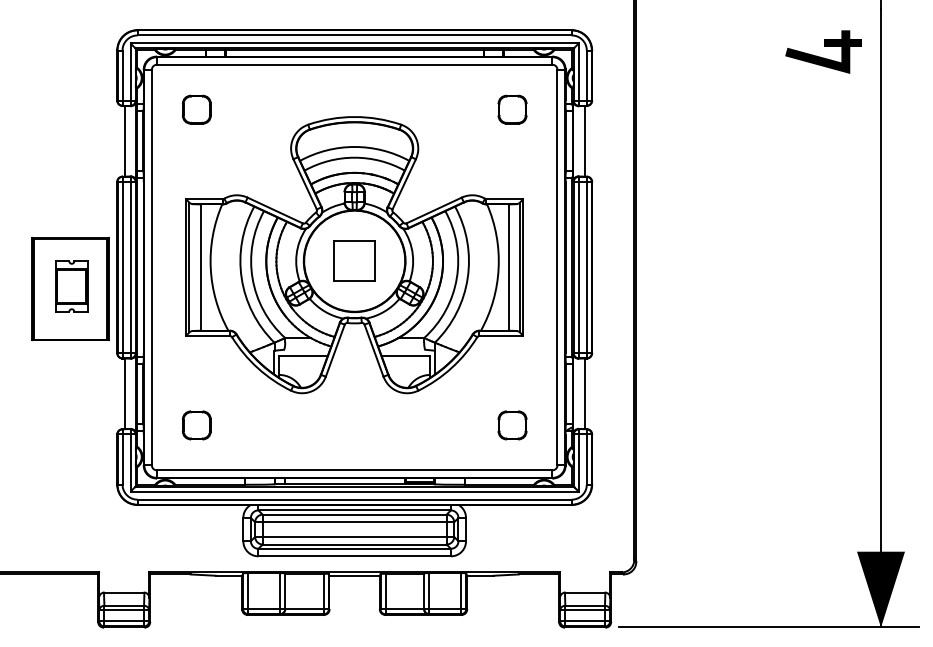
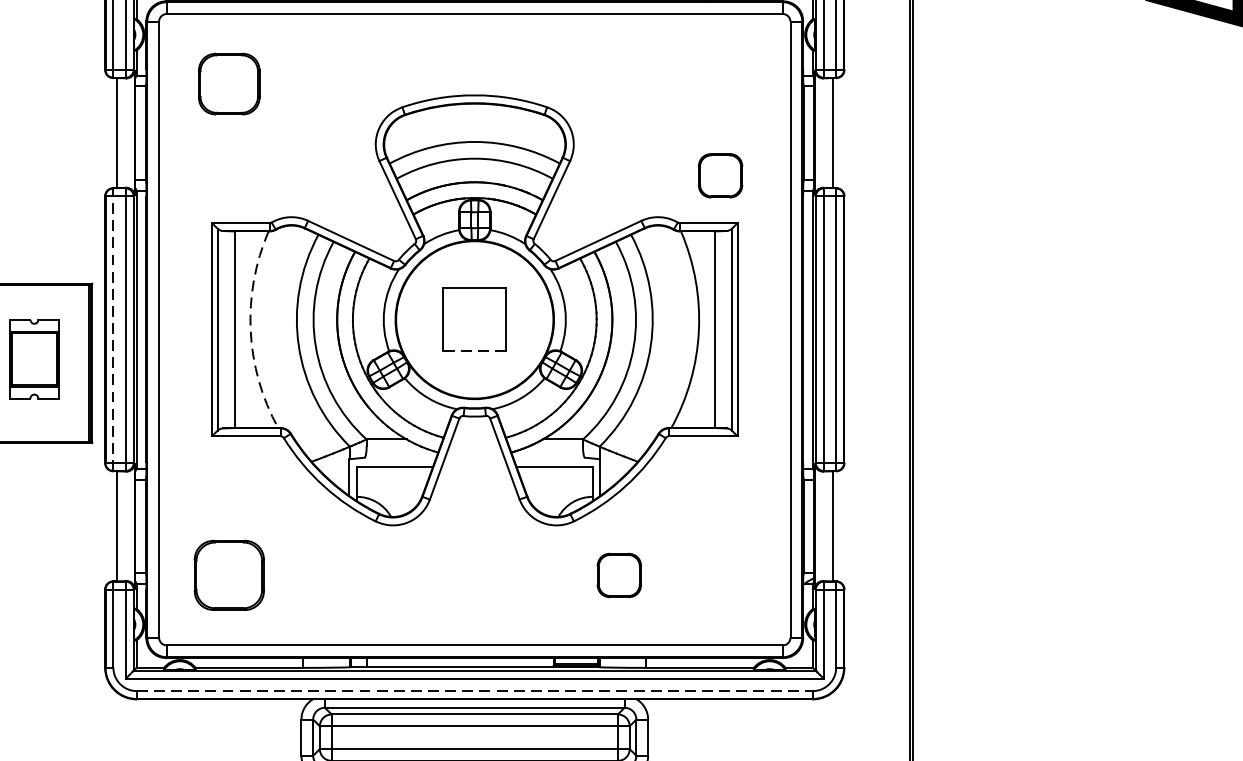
part: (196, 109) -> (228, 83), size x1.4
part: (512, 109) -> (720, 175), moved
line: (122, 267) -> (113, 329), solid -> dashed
arc: (210, 268) -> (250, 331), solid -> dashed
line: (354, 281) -> (474, 351), solid -> dashed
part: (196, 425) -> (228, 575), size x1.6
part: (512, 425) -> (619, 575), moved
line: (354, 499) -> (474, 690), solid -> dashed

